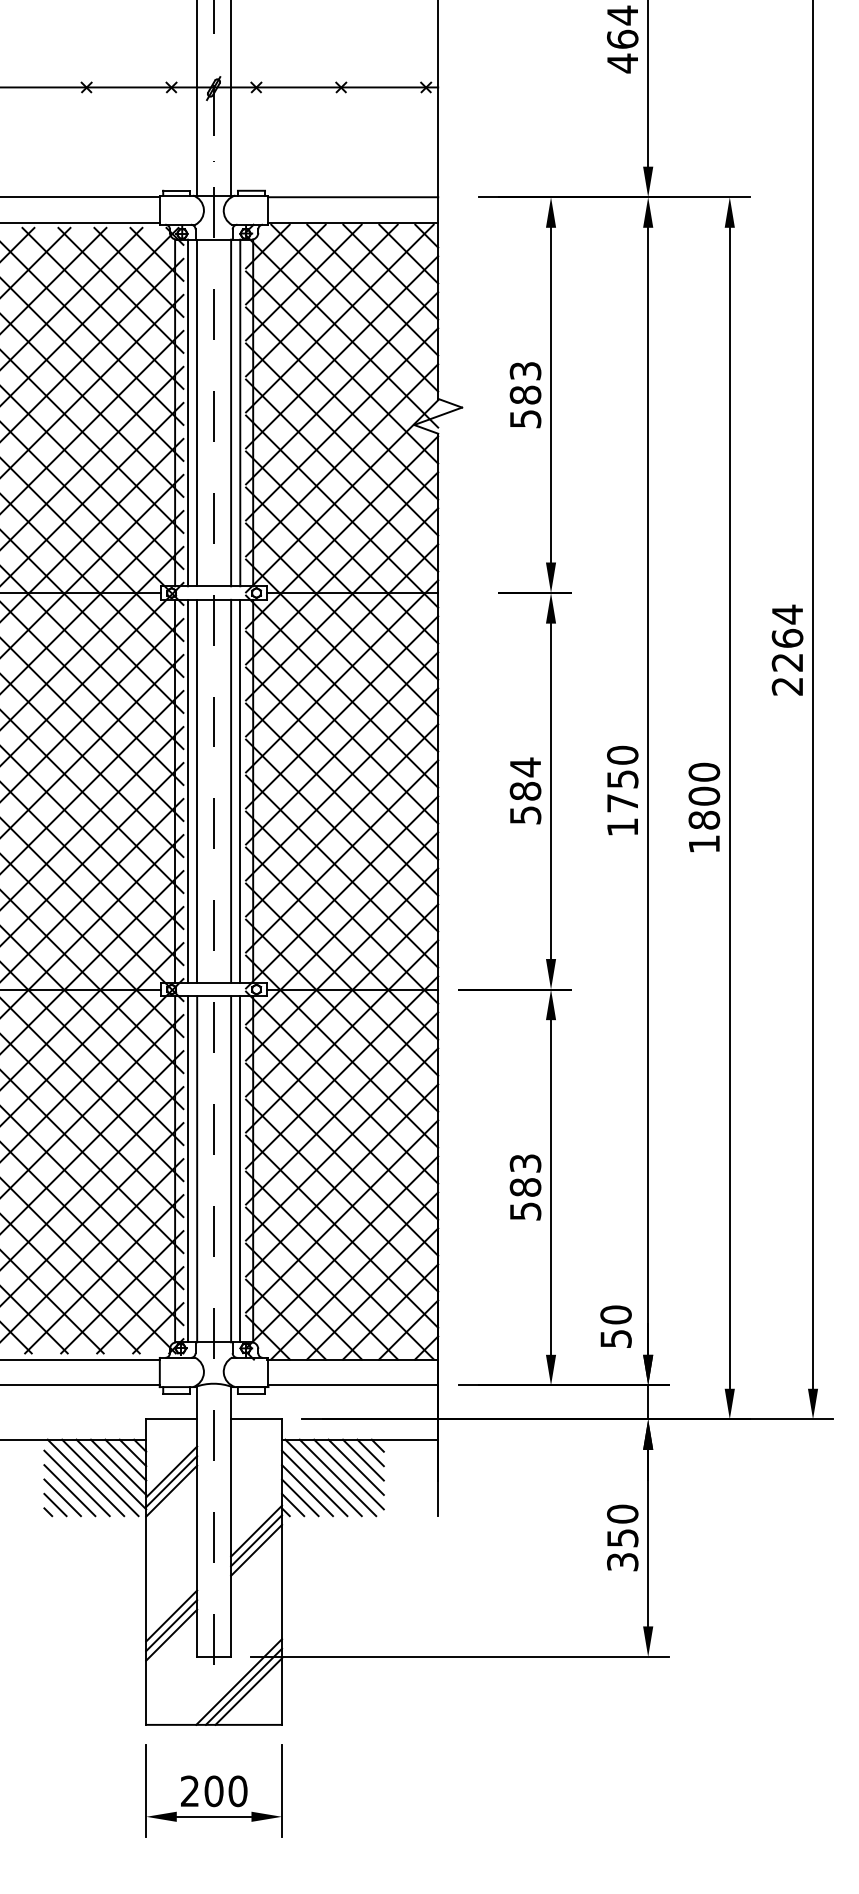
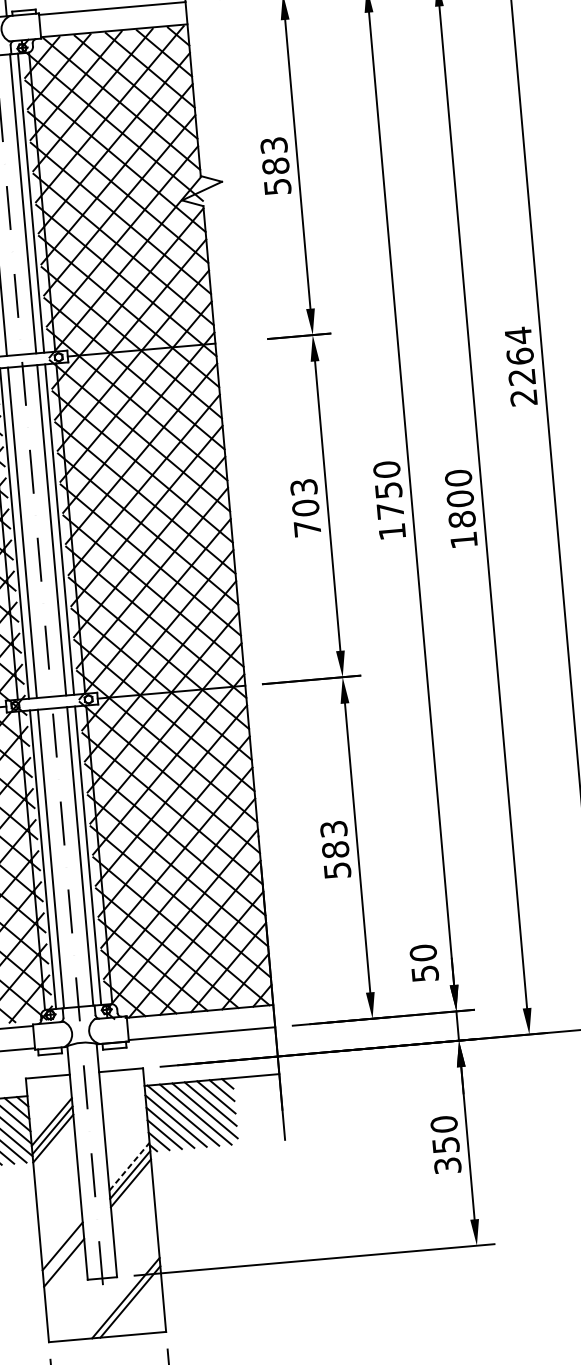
text: (525, 790) -> (305, 507), 584 -> 703
line: (256, 1530) -> (129, 1166), solid -> dashed
line: (171, 1625) -> (63, 1254), removed
line: (248, 1691) -> (134, 1305), removed

